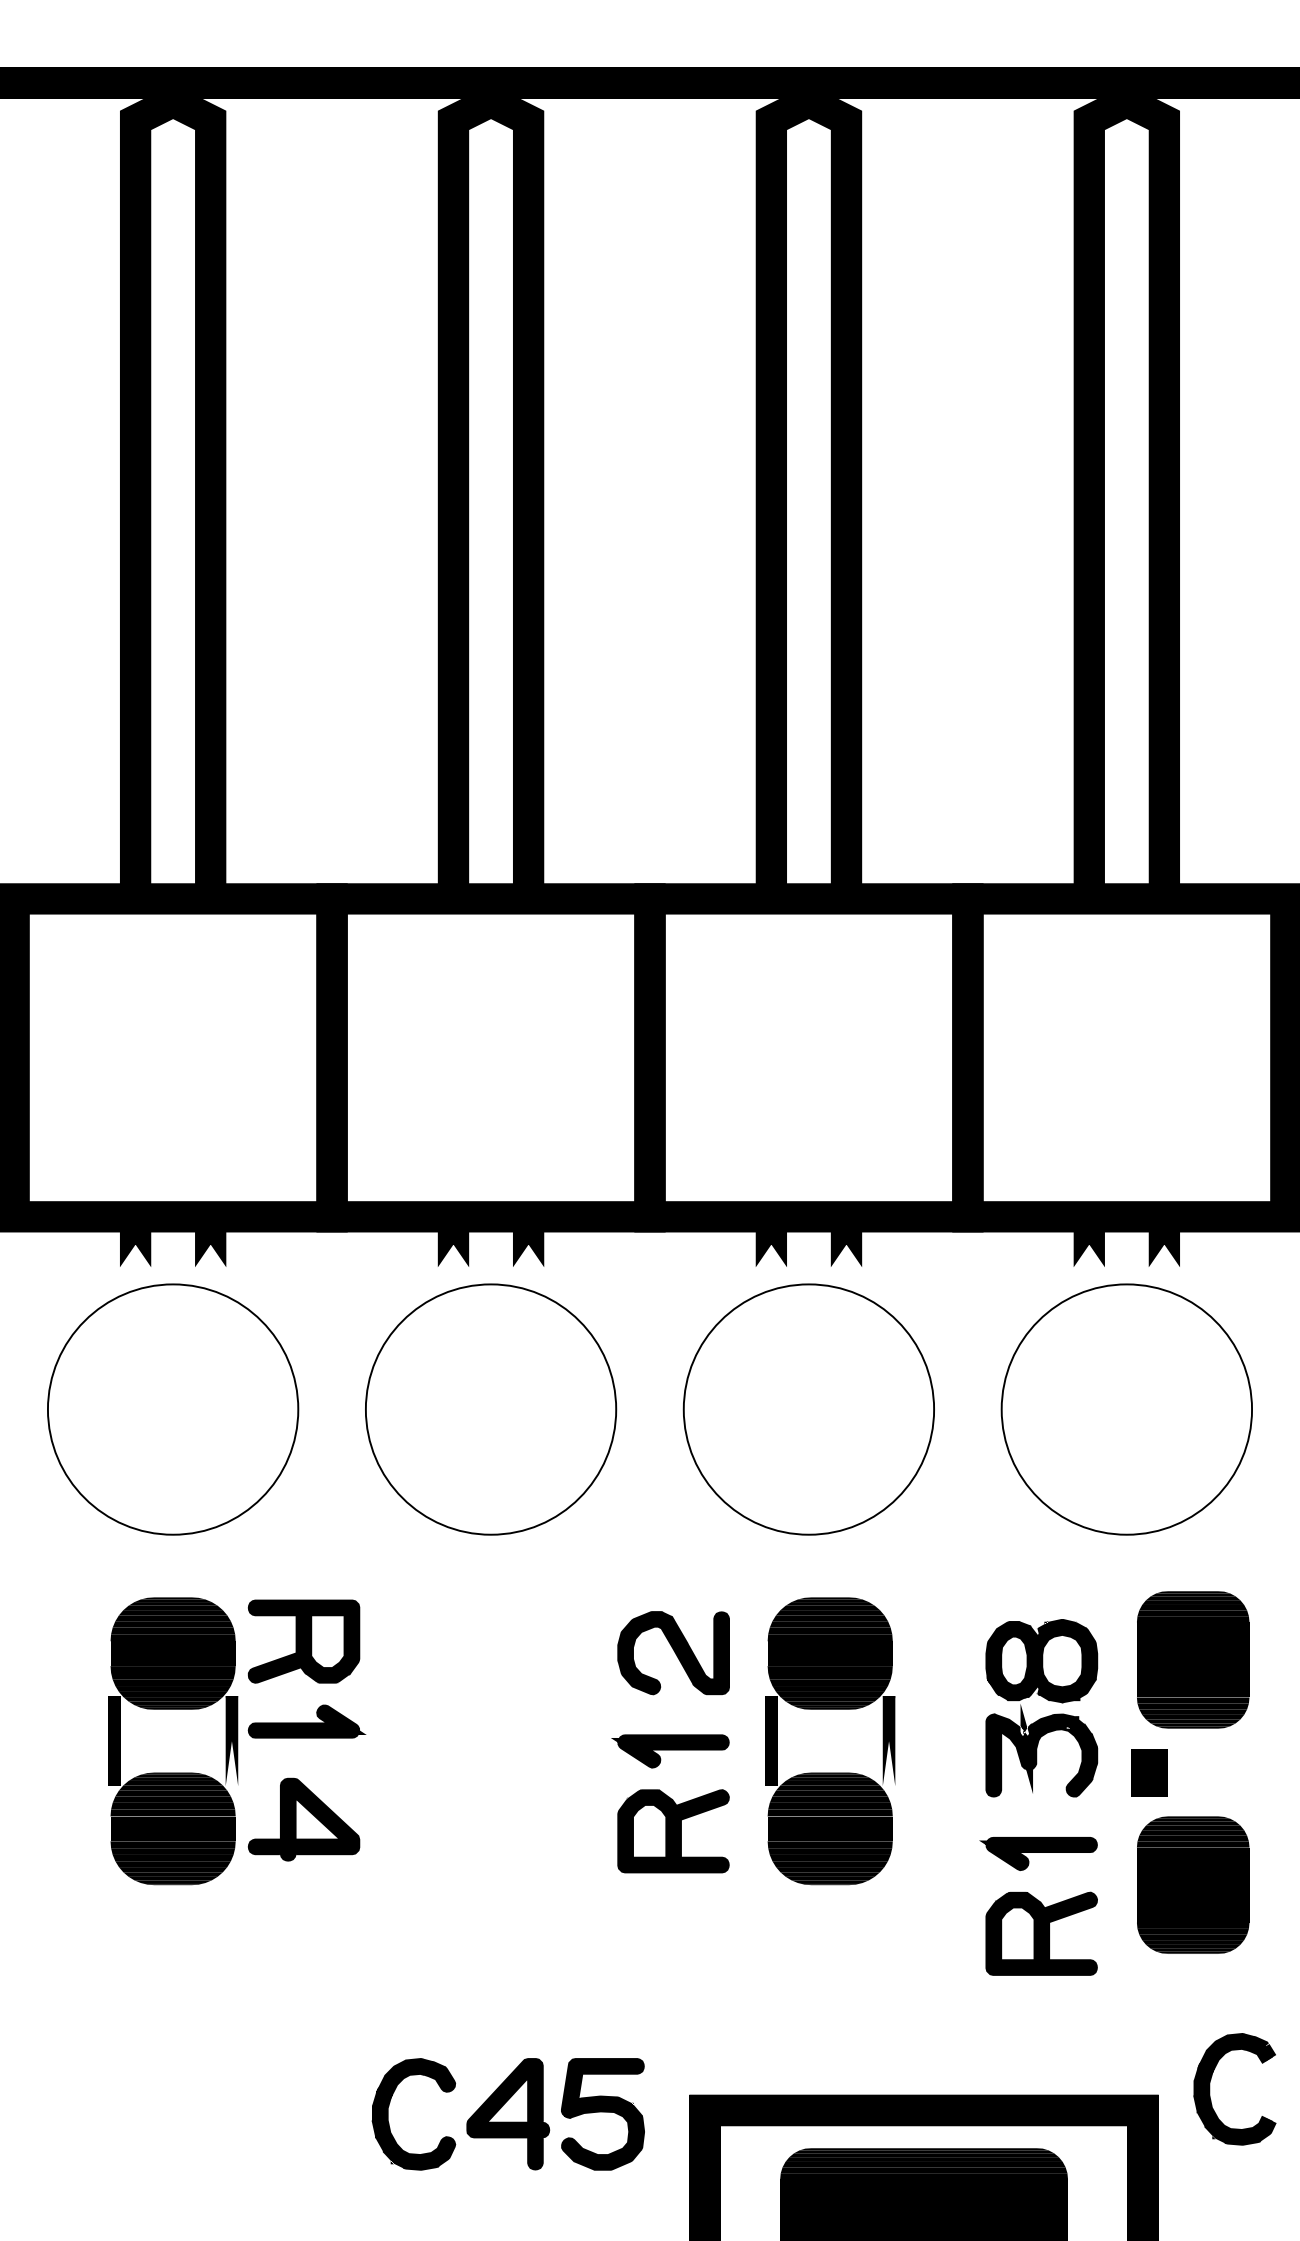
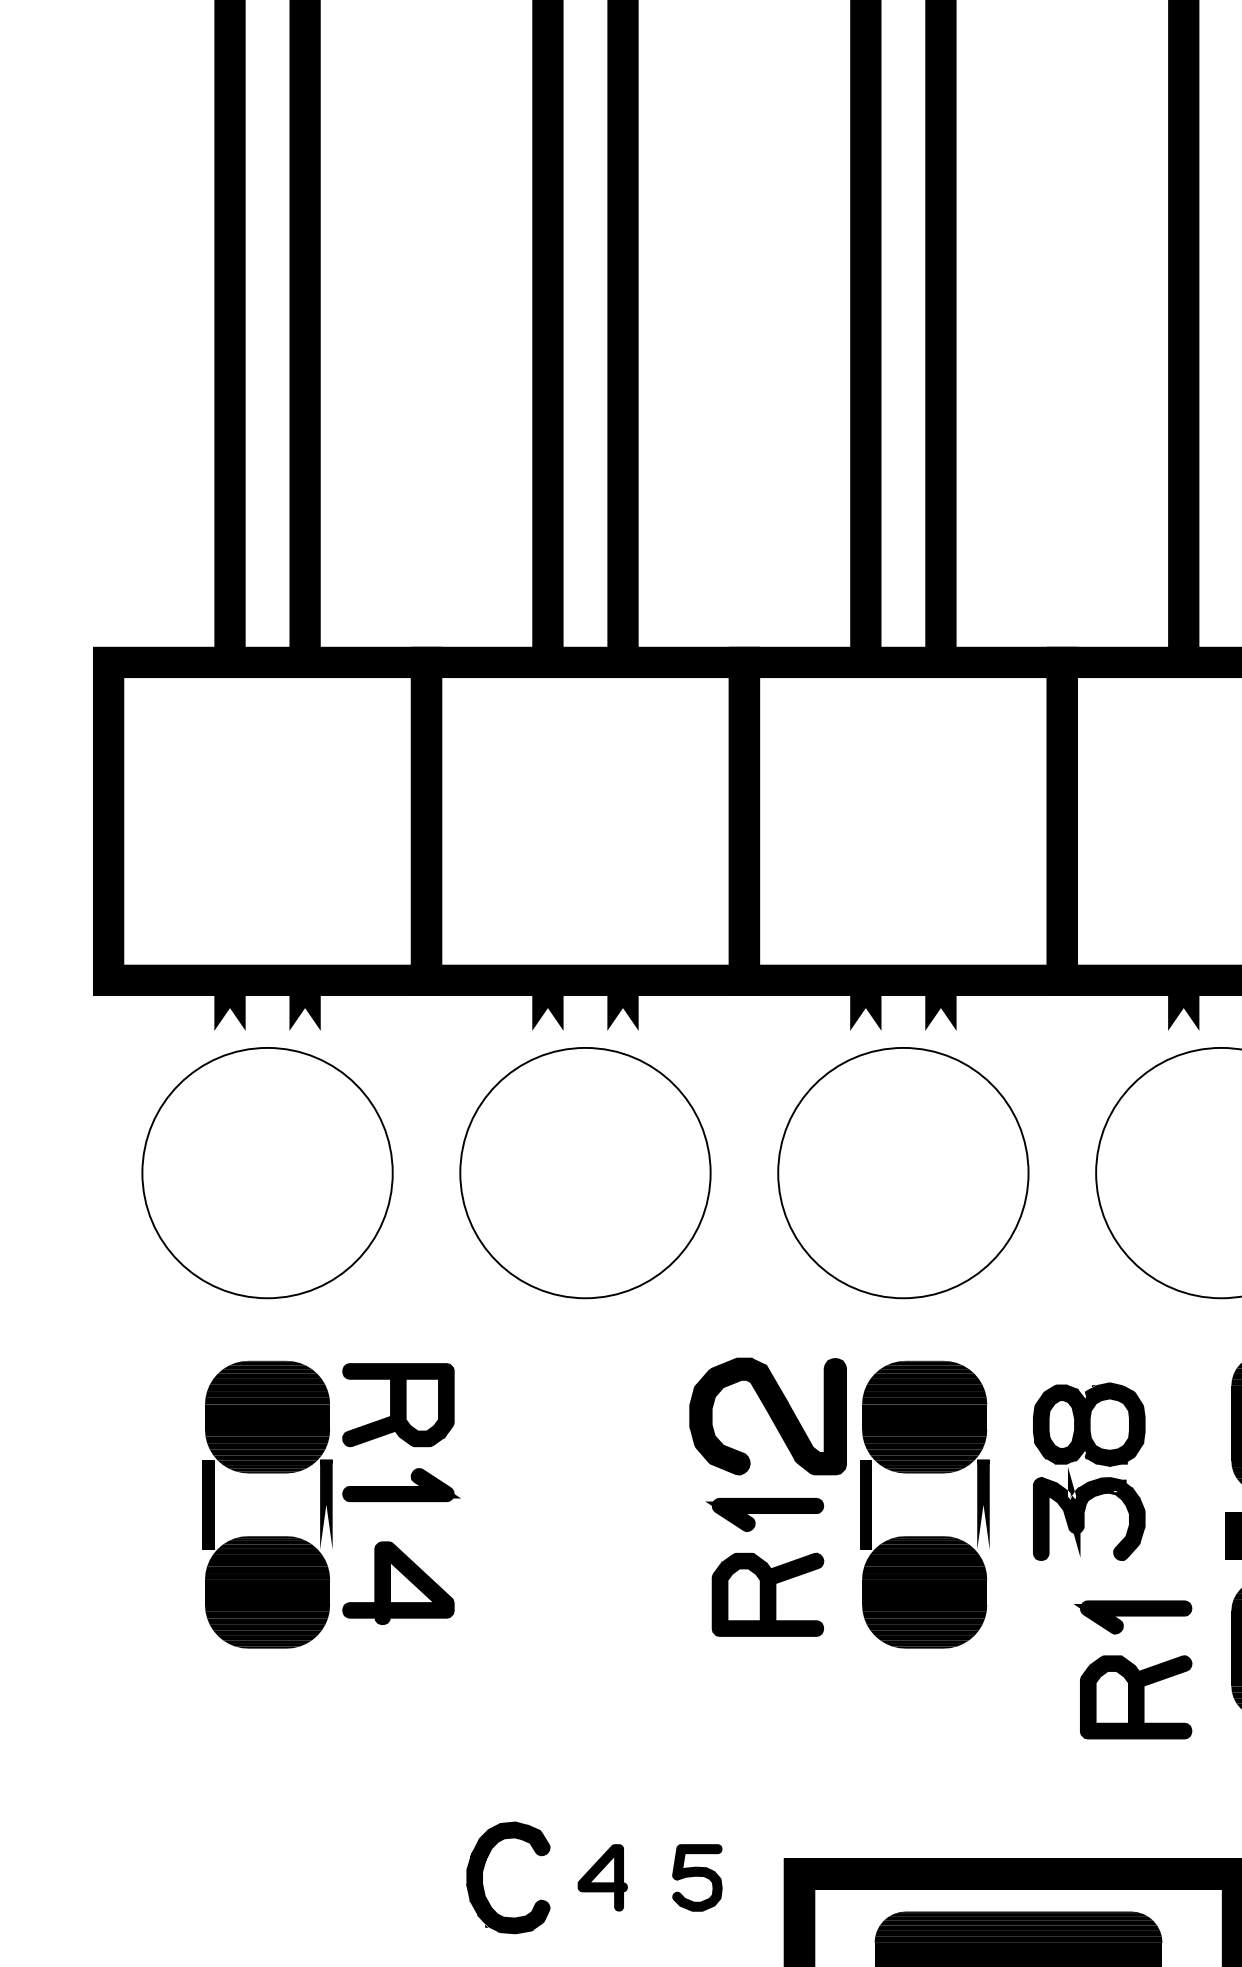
part: (673, 1653) -> (767, 1417), size x1.4
part: (1045, 1716) -> (1092, 1480), moved
part: (508, 2114) -> (602, 1878), size x0.6
part: (602, 2114) -> (696, 1878), size x0.6

